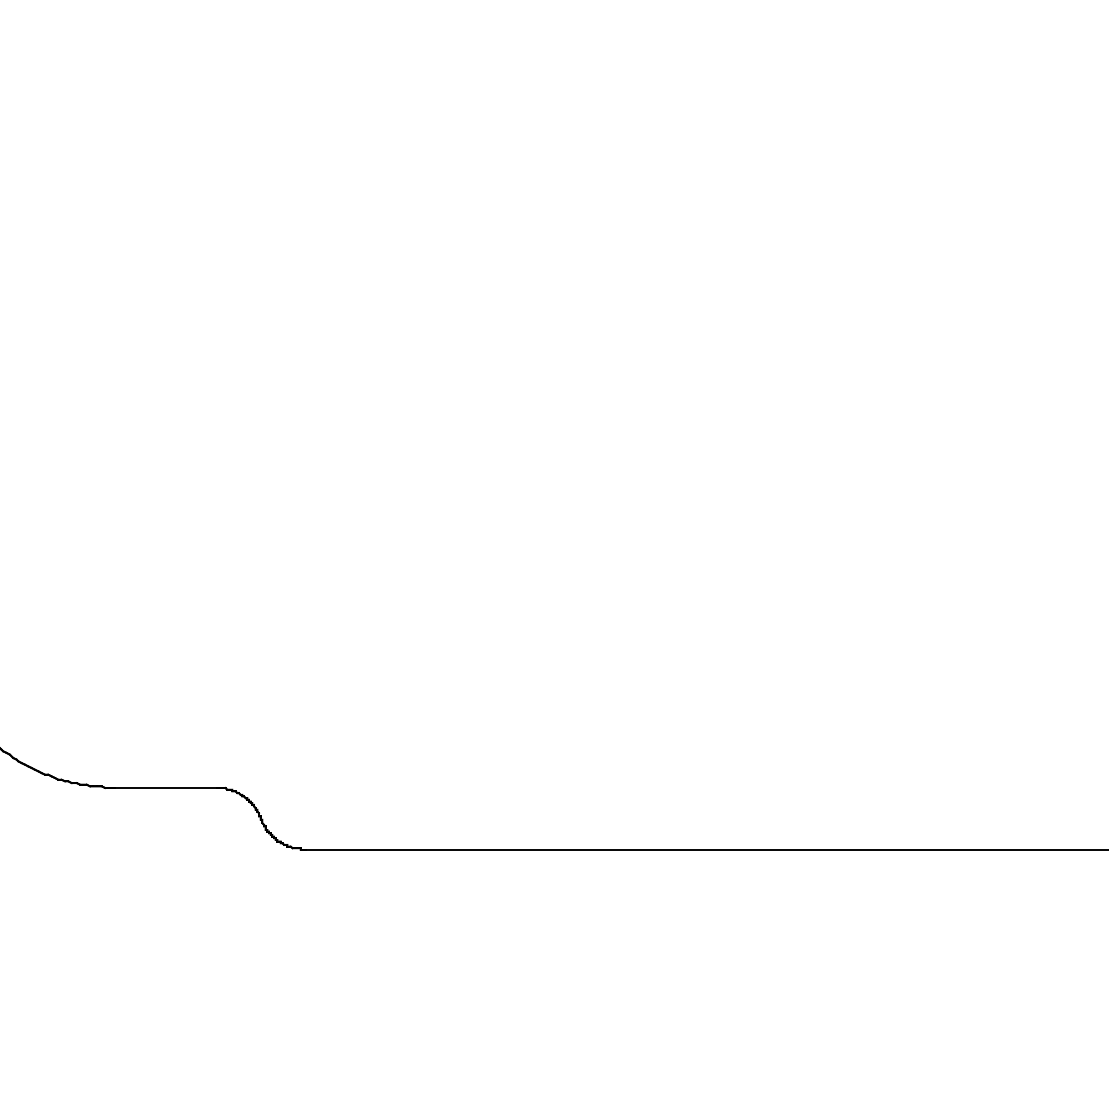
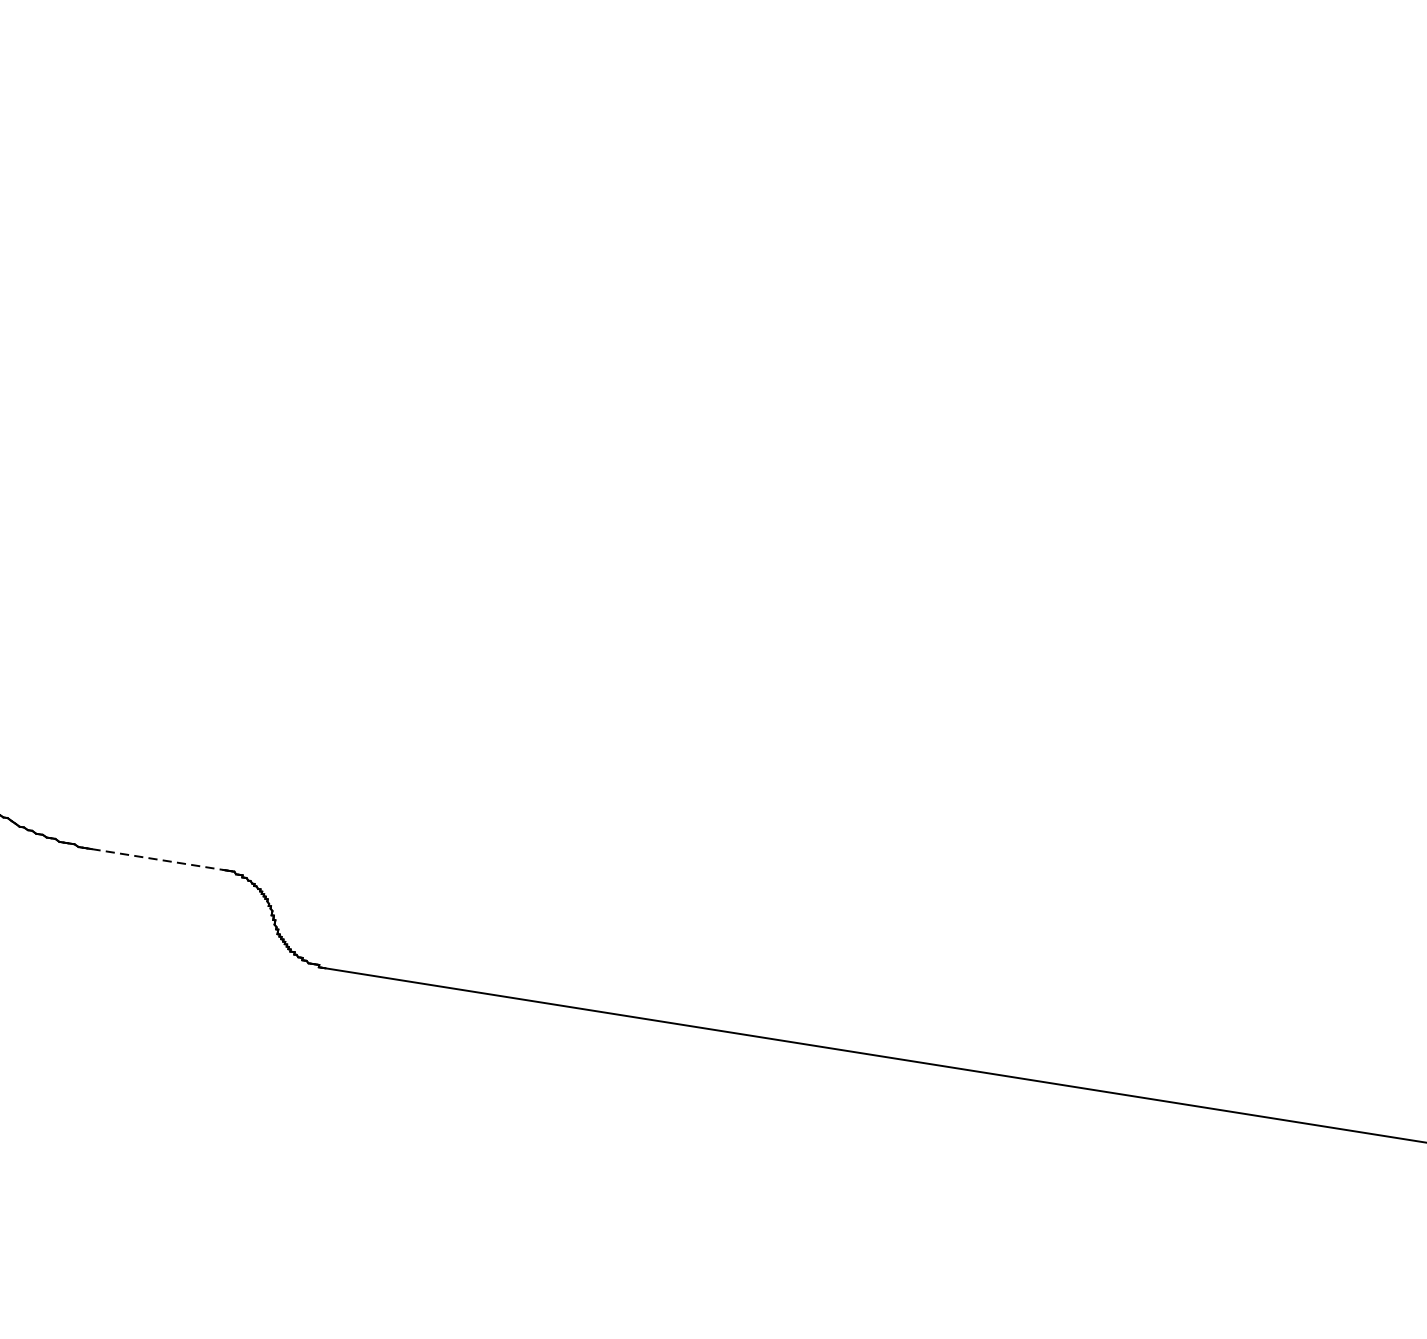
line: (166, 788) -> (157, 860), solid -> dashed

